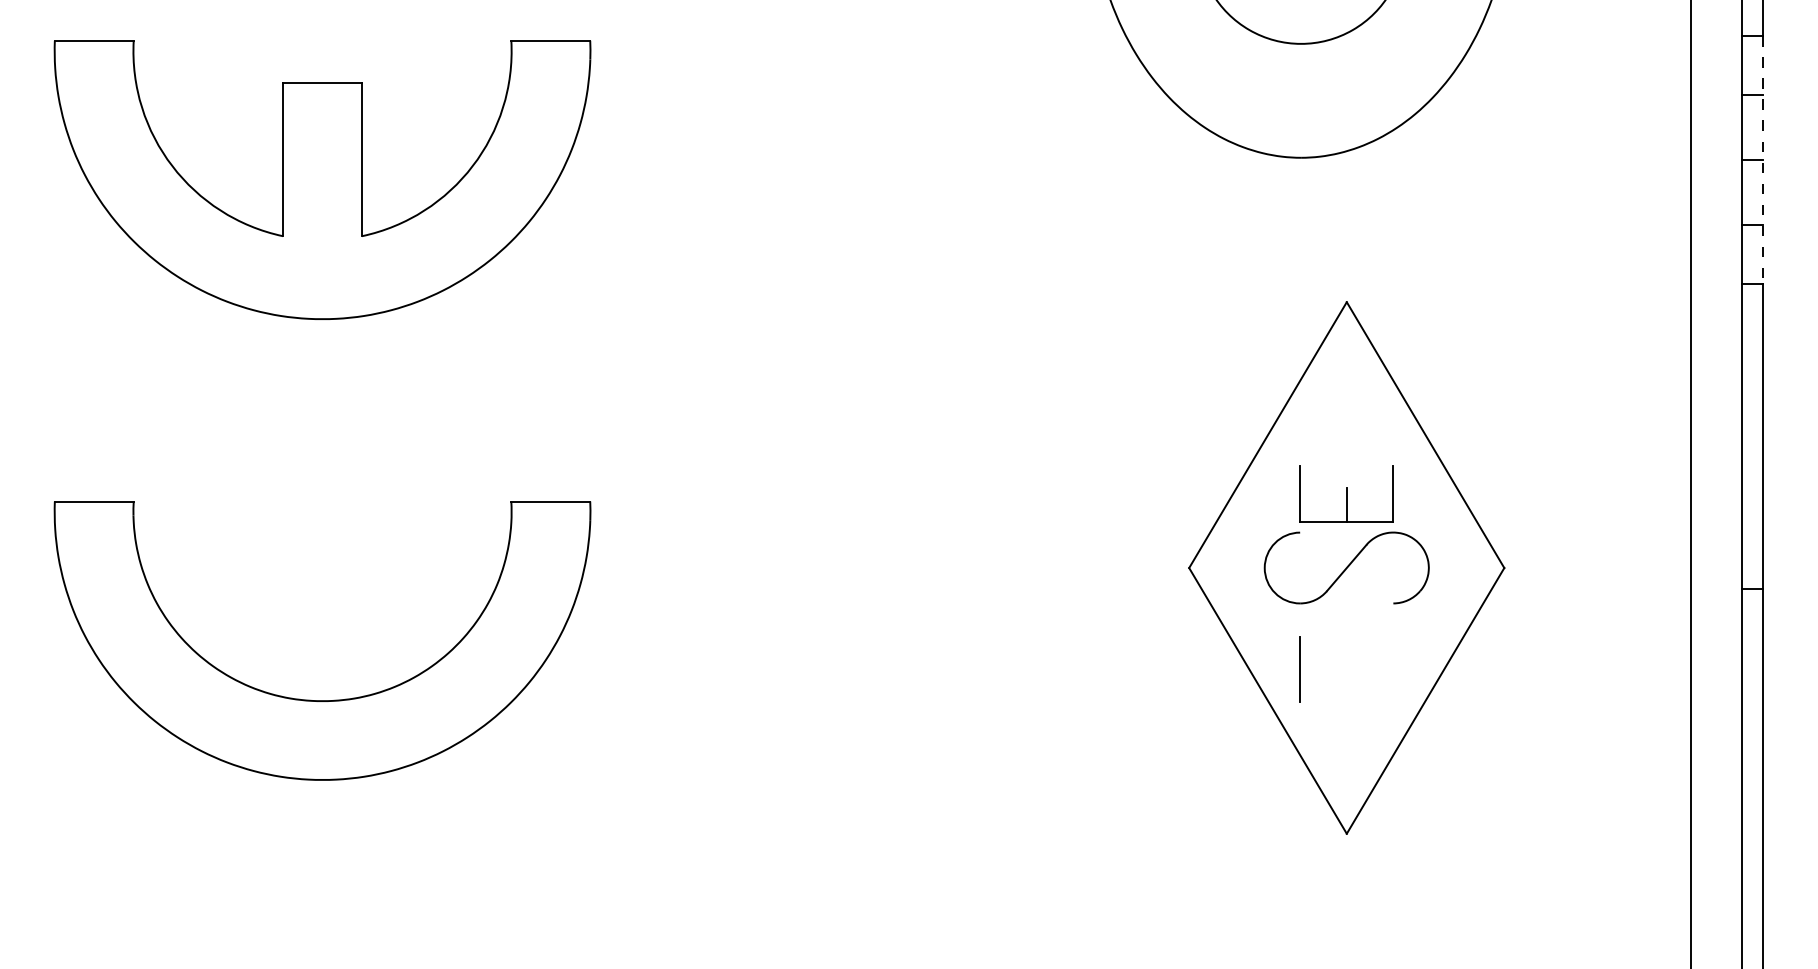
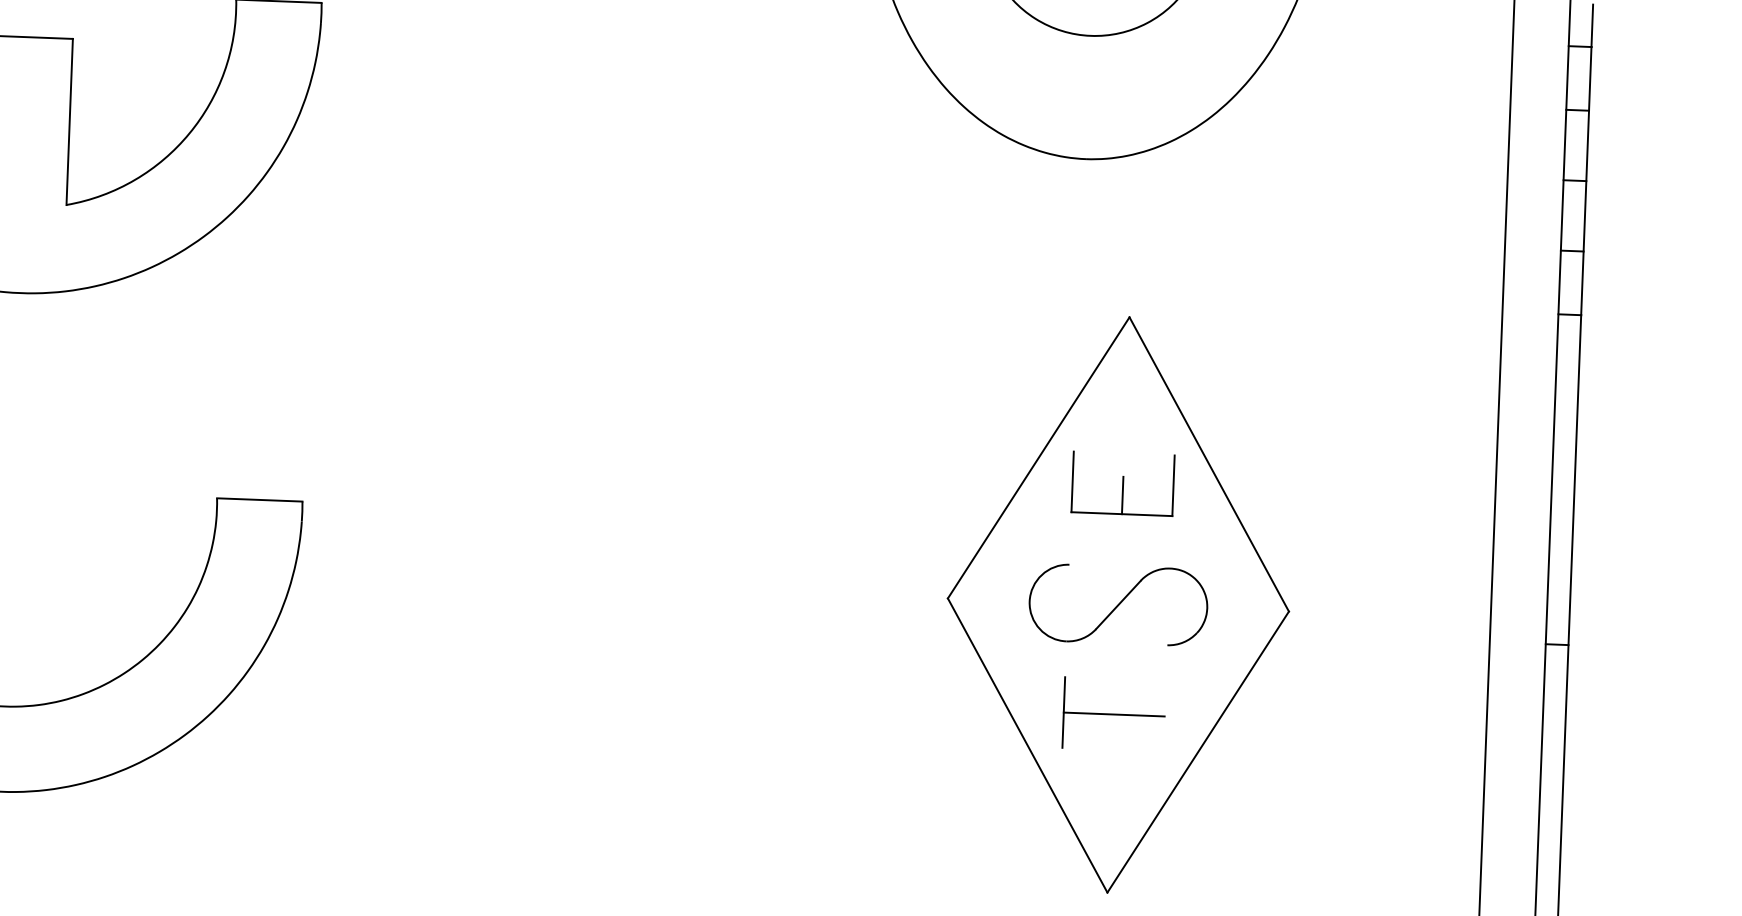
line: (1763, 160) -> (1586, 181), dashed -> solid
part: (1346, 493) -> (1122, 483), moved
line: (1346, 669) -> (1113, 714), added

